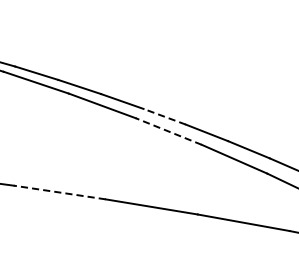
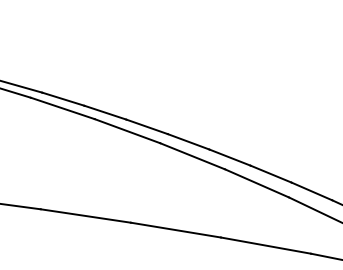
line: (164, 116) -> (188, 141), dashed -> solid
line: (168, 131) -> (192, 156), dashed -> solid
line: (59, 193) -> (85, 216), dashed -> solid

